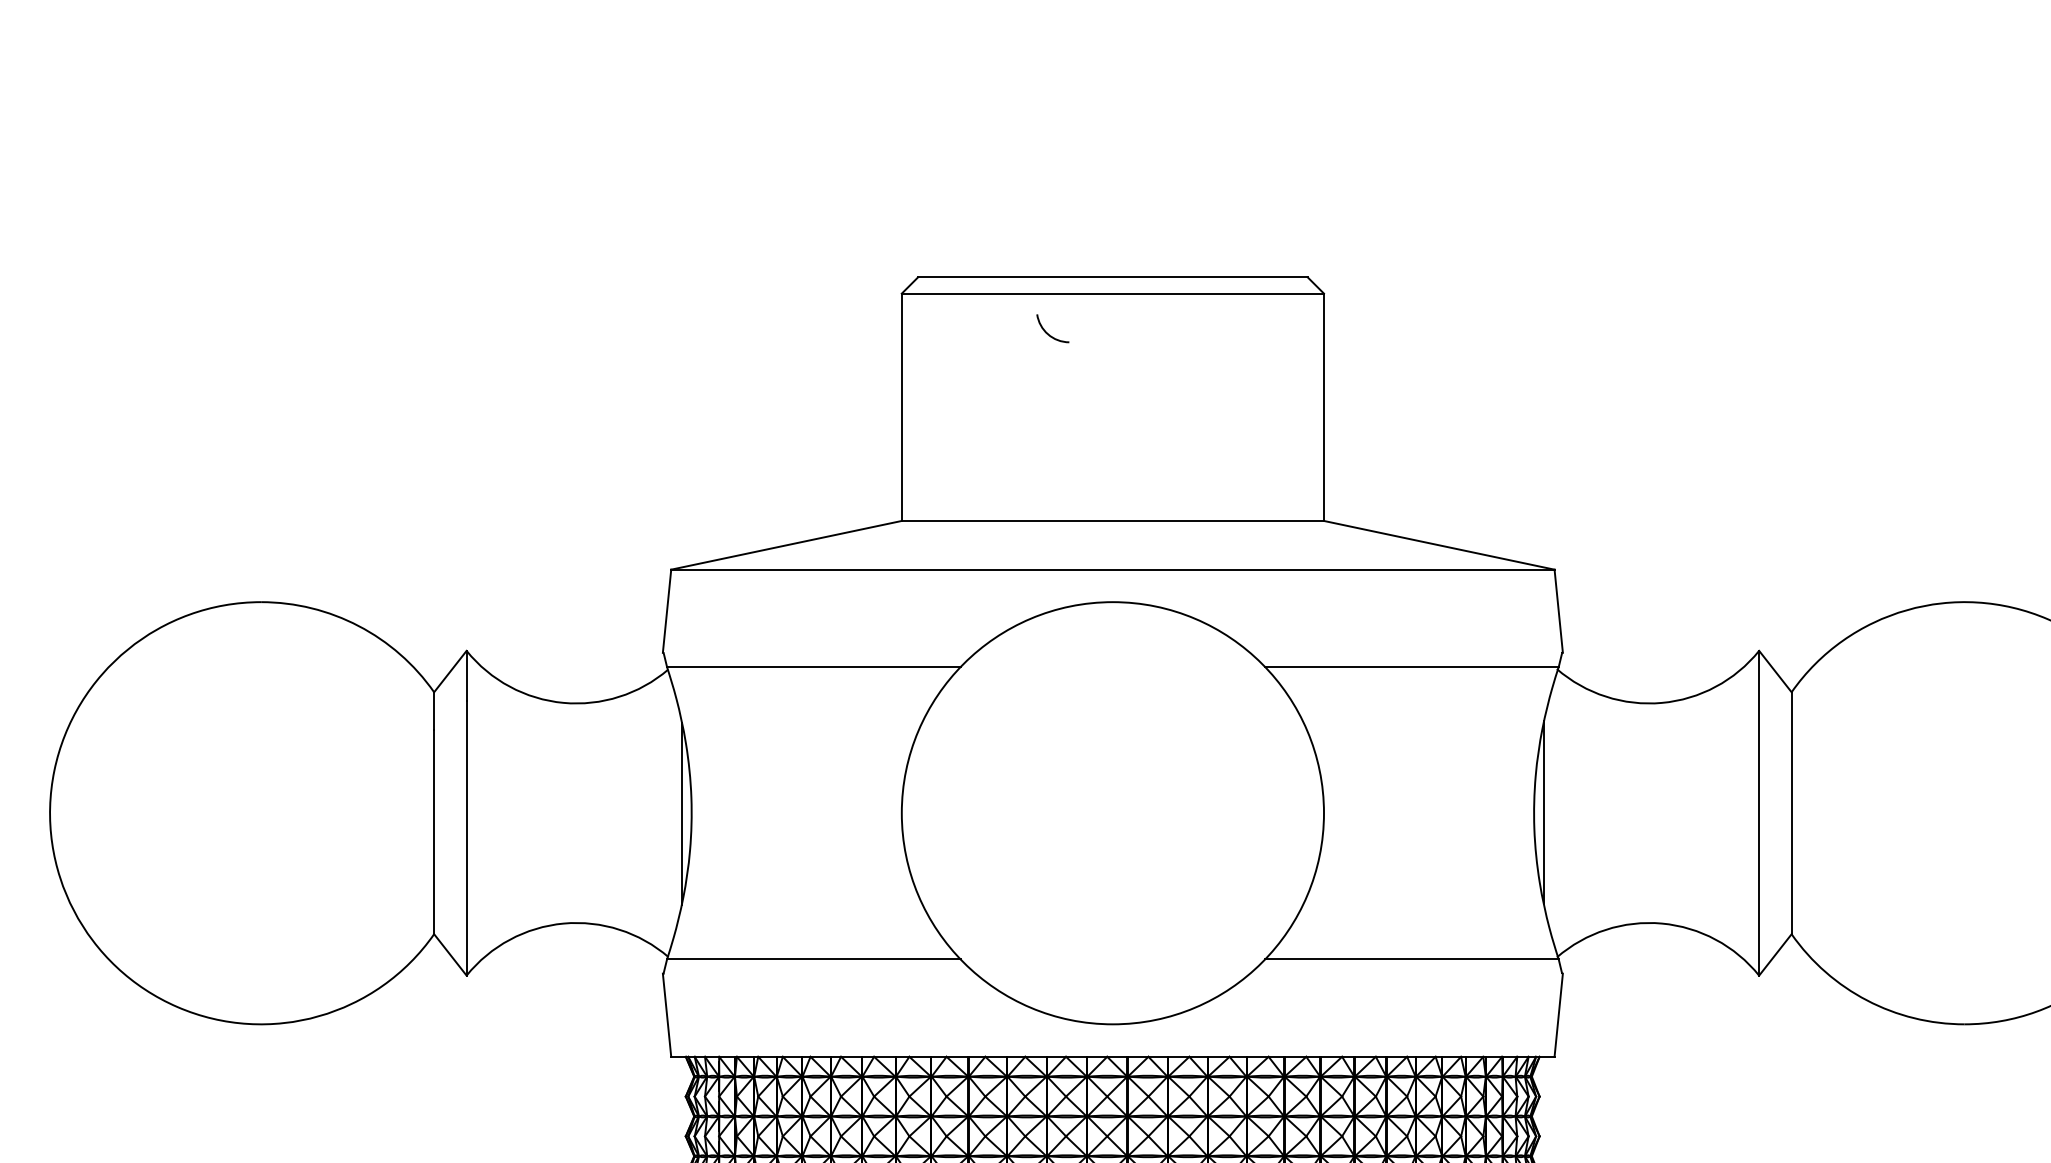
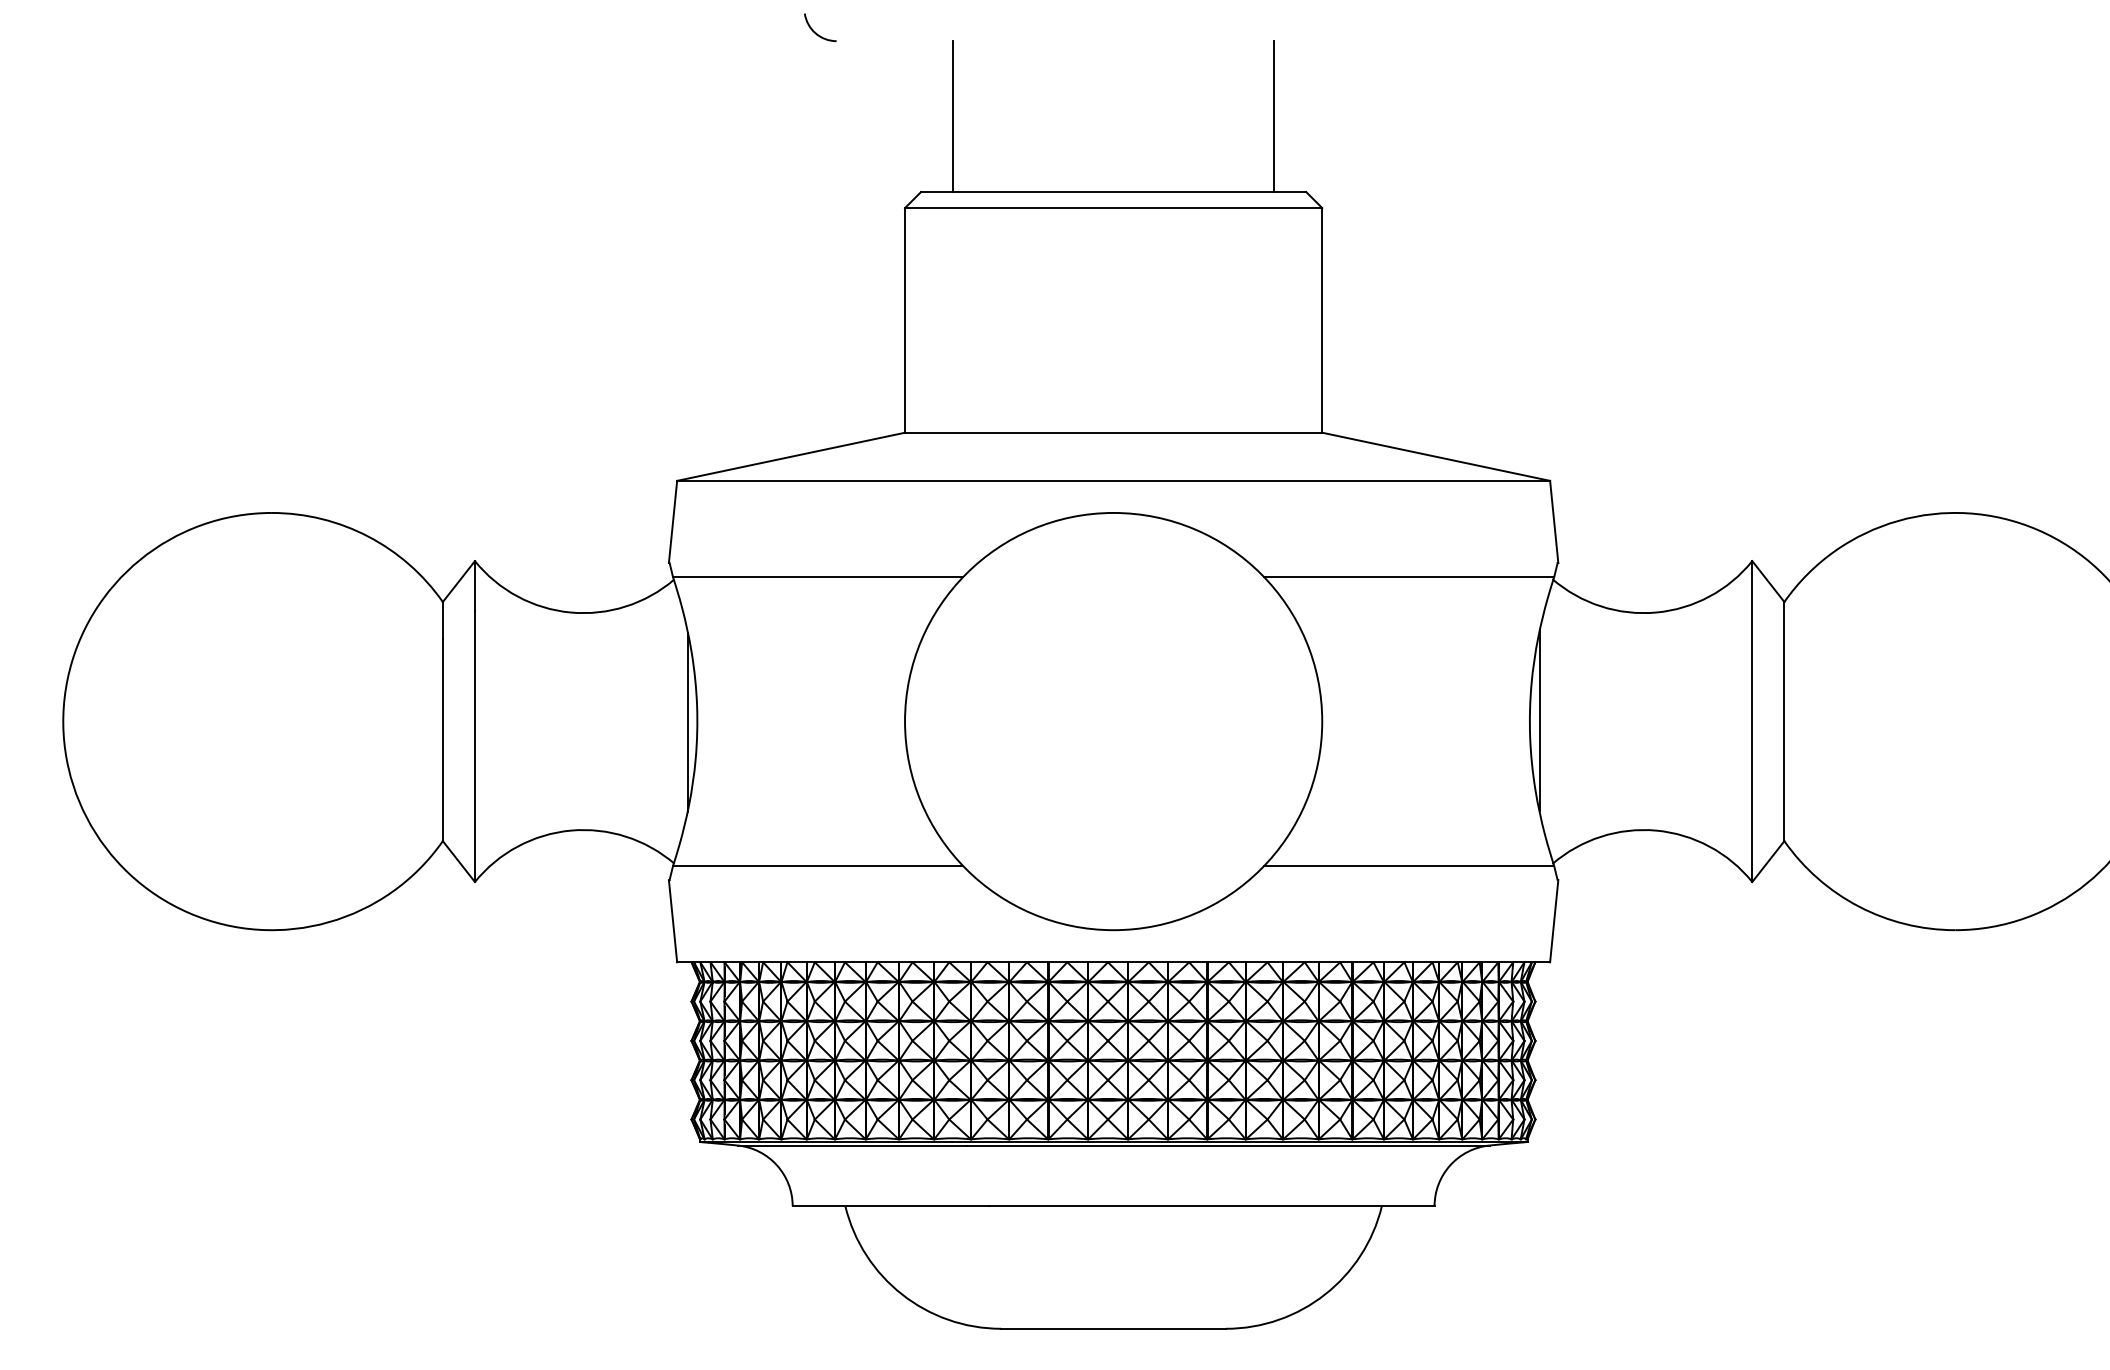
line: (950, 200) -> (953, 116), added
line: (1275, 200) -> (1274, 116), added
arc: (1048, 332) -> (815, 31), moved

